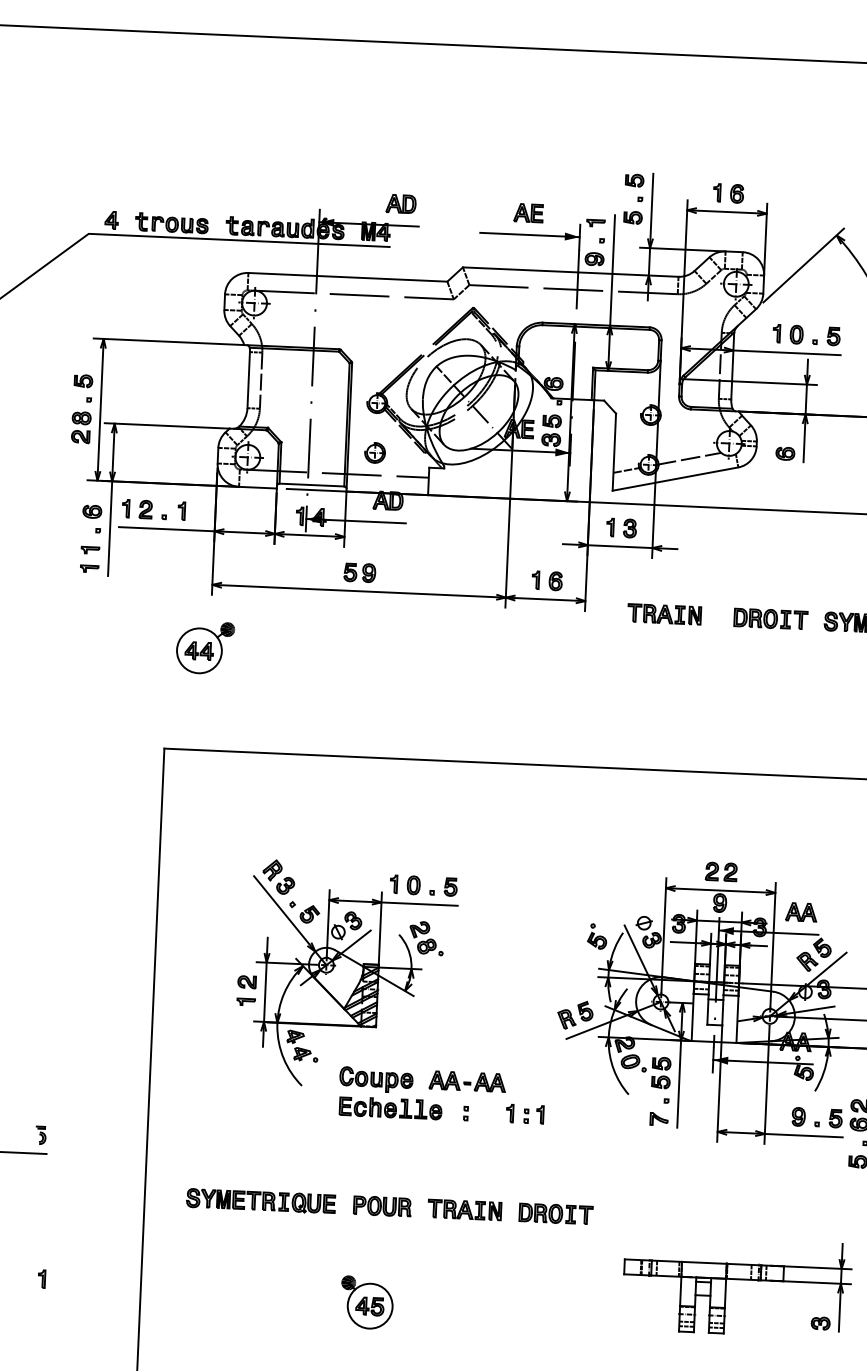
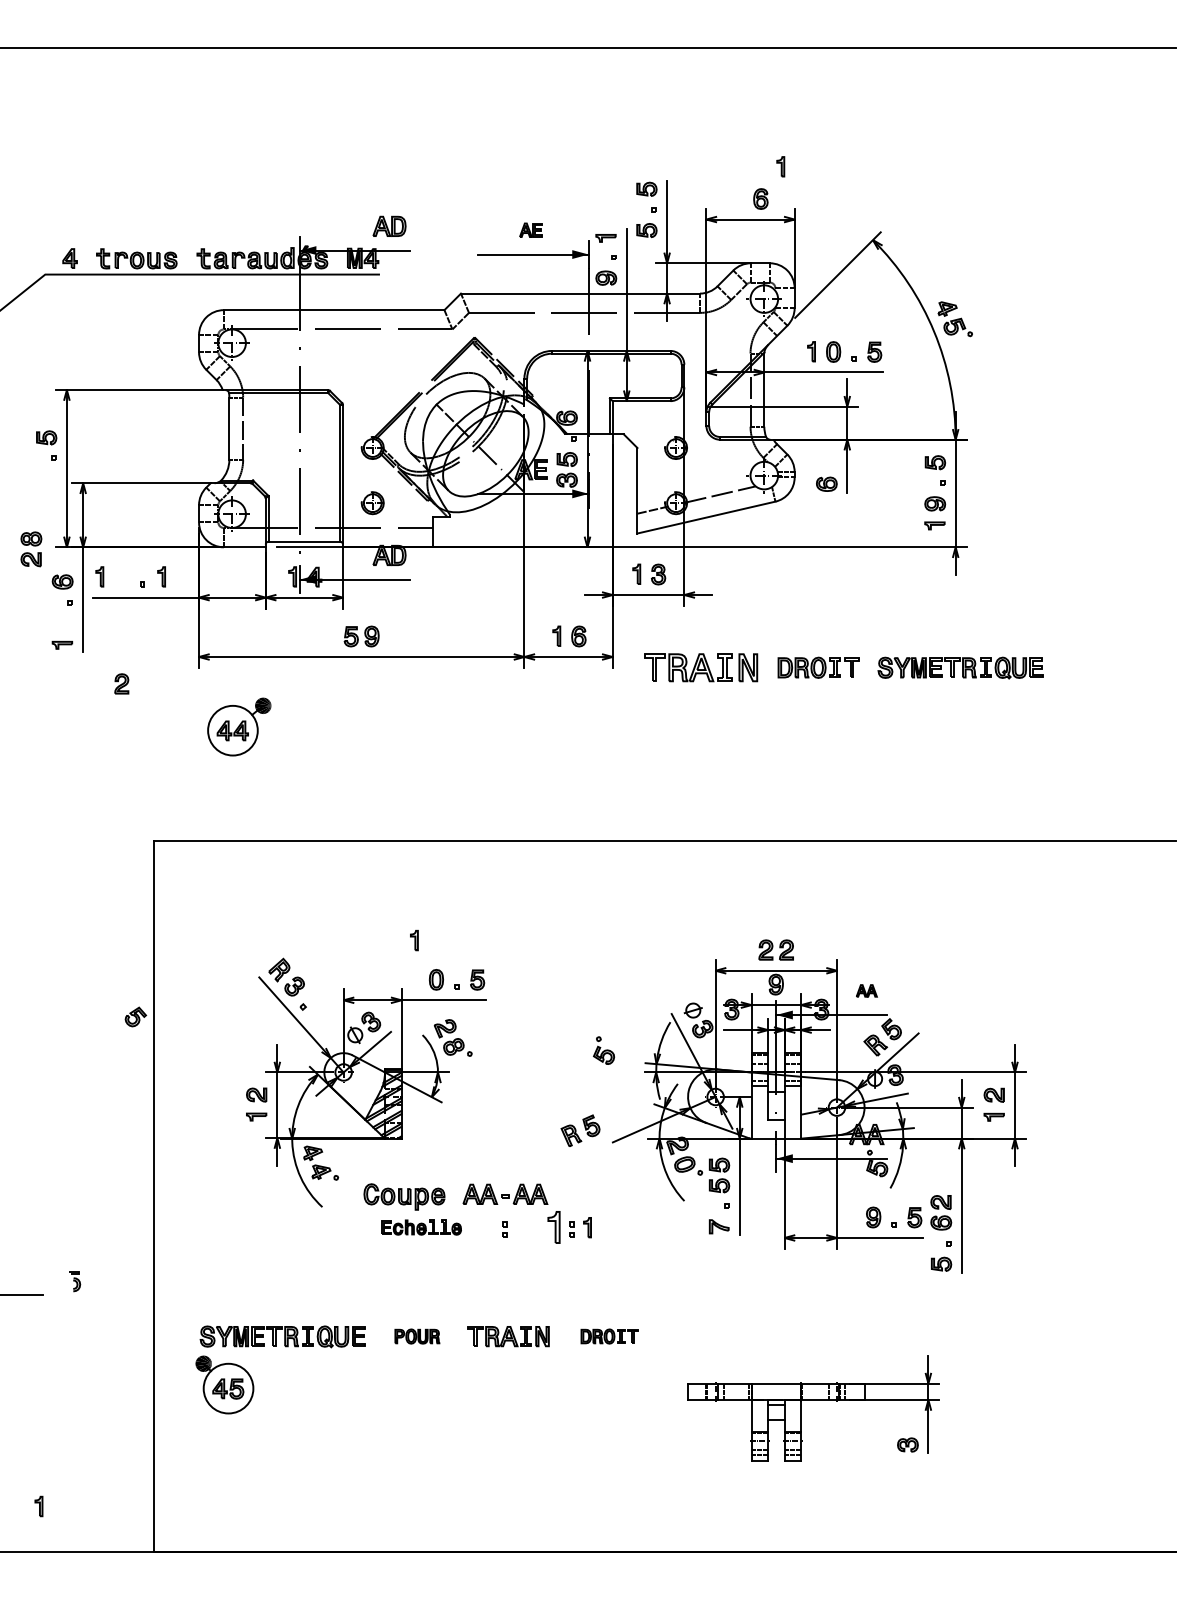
part: (716, 192) -> (780, 166), moved
part: (528, 212) -> (530, 229), size x0.7
part: (81, 427) -> (31, 549), moved
part: (145, 509) -> (121, 683), moved
part: (90, 550) -> (62, 624), removed
part: (664, 614) -> (700, 667), size x1.4
part: (205, 647) -> (239, 726), moved
part: (393, 884) -> (414, 940), moved
part: (801, 911) -> (866, 990), size x0.6
part: (309, 913) -> (135, 1016), moved
part: (597, 936) -> (604, 1050), moved
part: (575, 1015) -> (580, 1130), moved
part: (390, 1108) -> (421, 1227), size x0.7
part: (509, 1113) -> (553, 1227), size x1.6
part: (41, 1135) -> (75, 1281), moved
part: (382, 1206) -> (417, 1336), size x0.7
part: (555, 1213) -> (609, 1336), size x0.7
part: (41, 1279) -> (38, 1506), moved
part: (366, 1302) -> (224, 1384), moved

